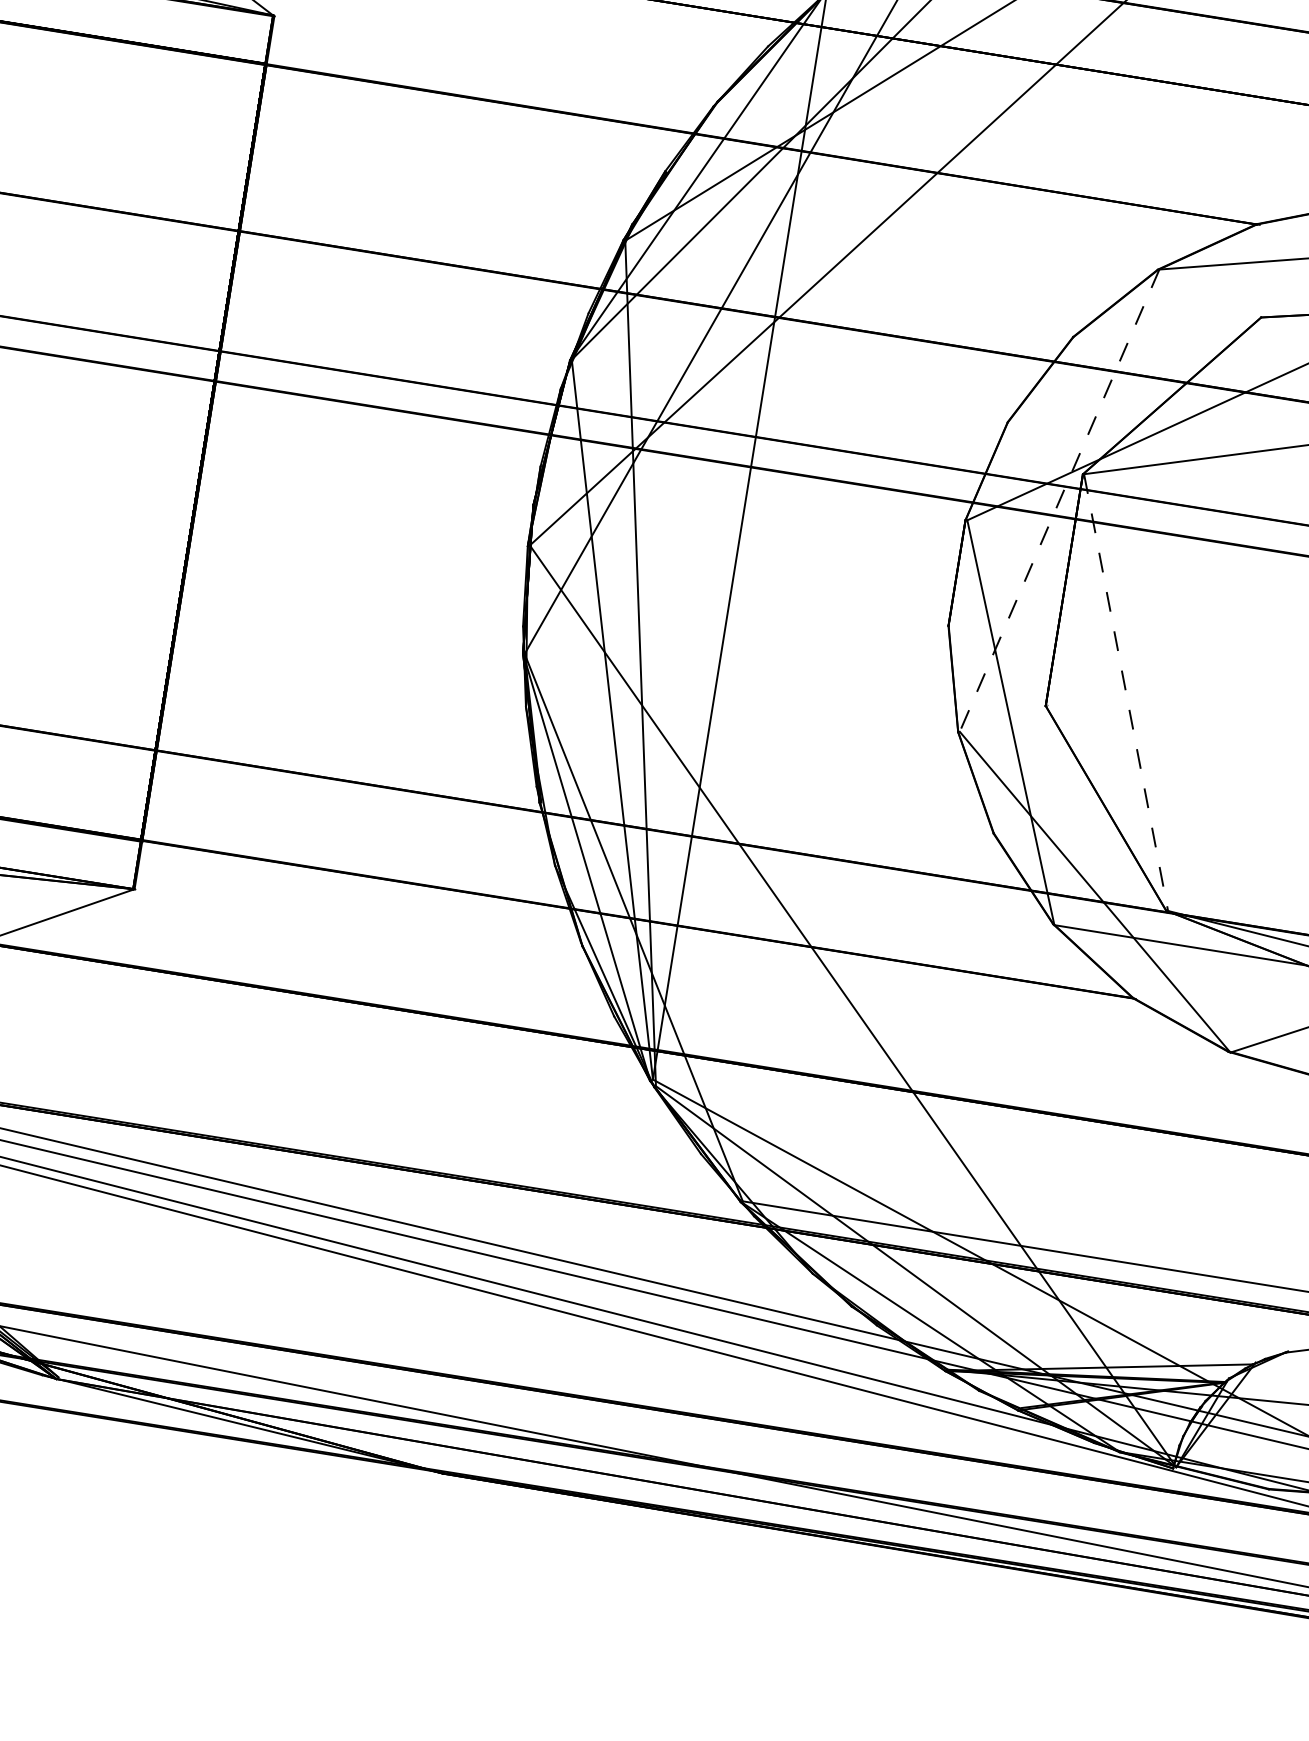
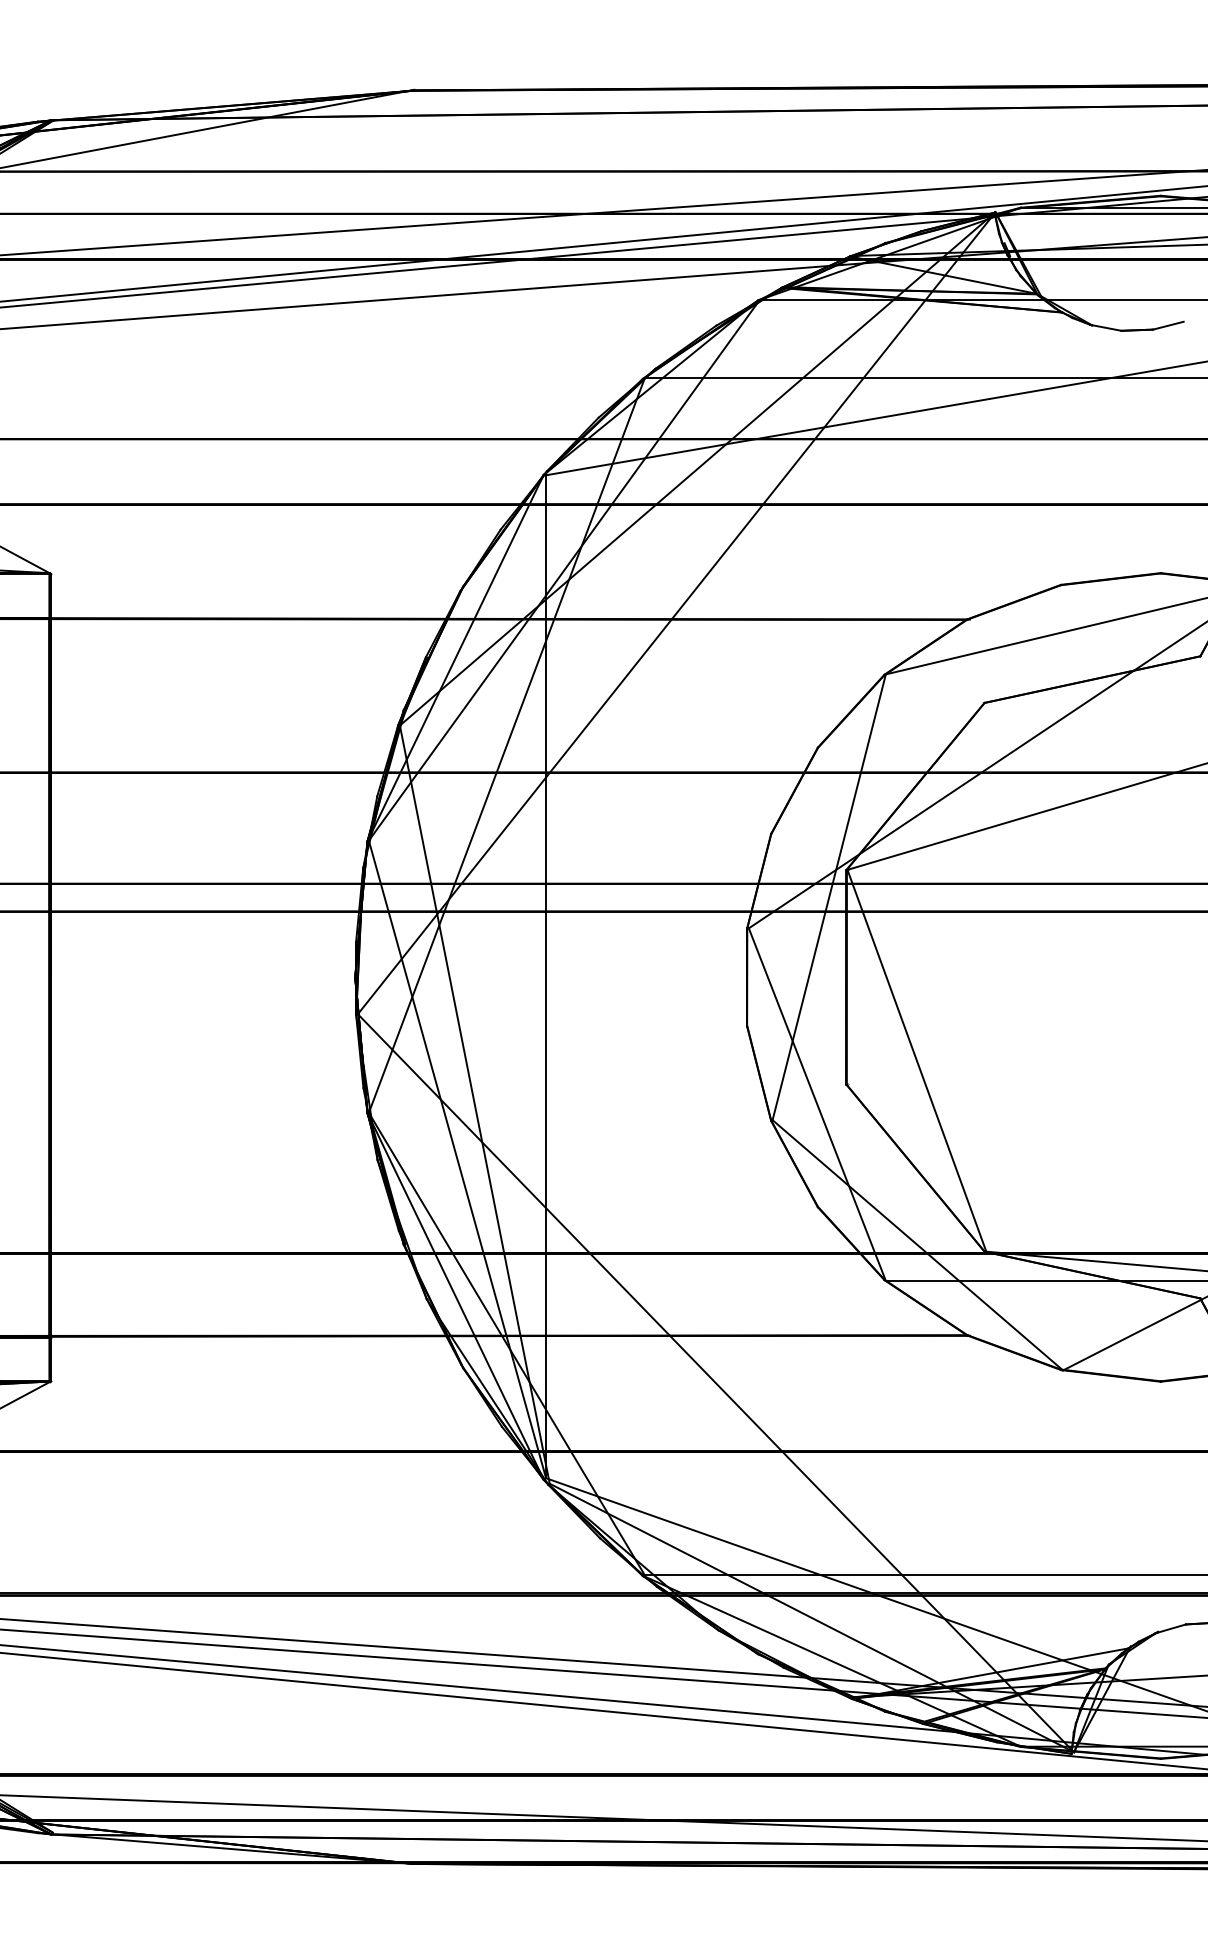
line: (1059, 500) -> (829, 897), dashed -> solid
line: (1126, 693) -> (917, 1061), dashed -> solid

